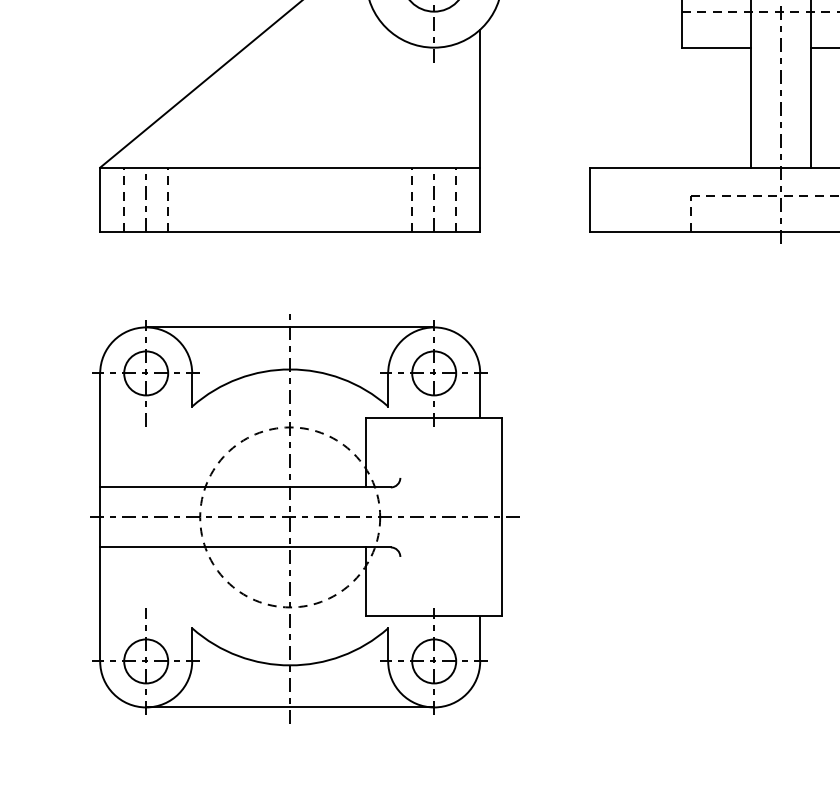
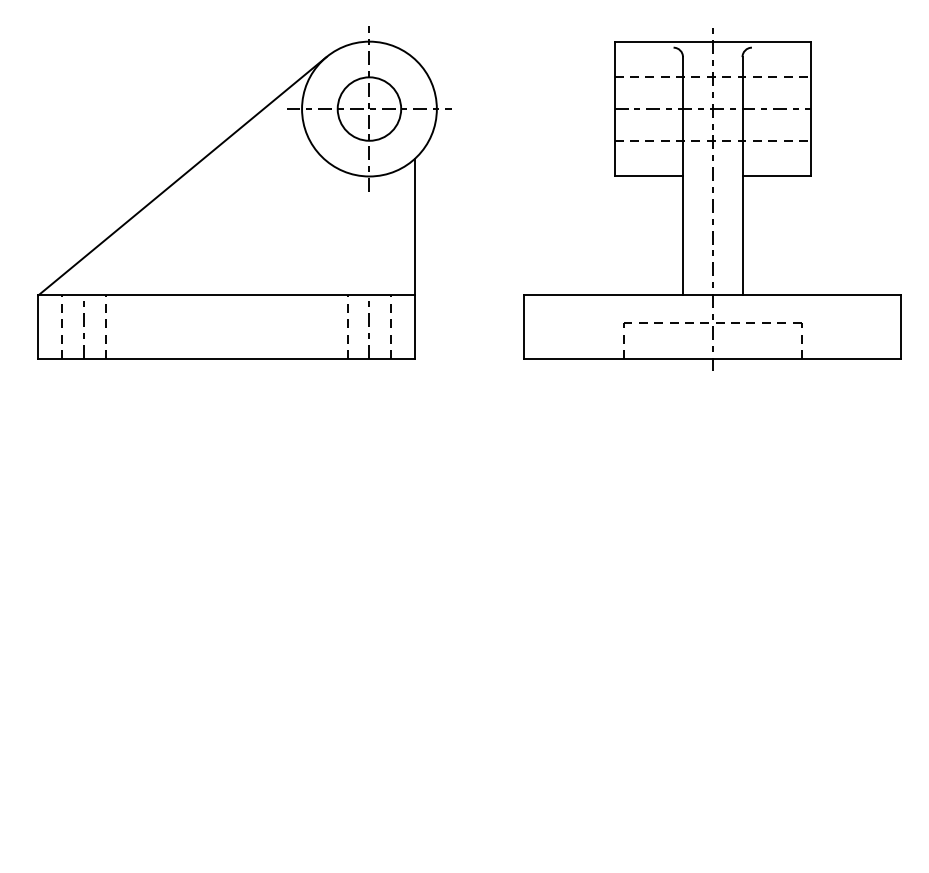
part: (304, 518) -> (240, 643), removed

